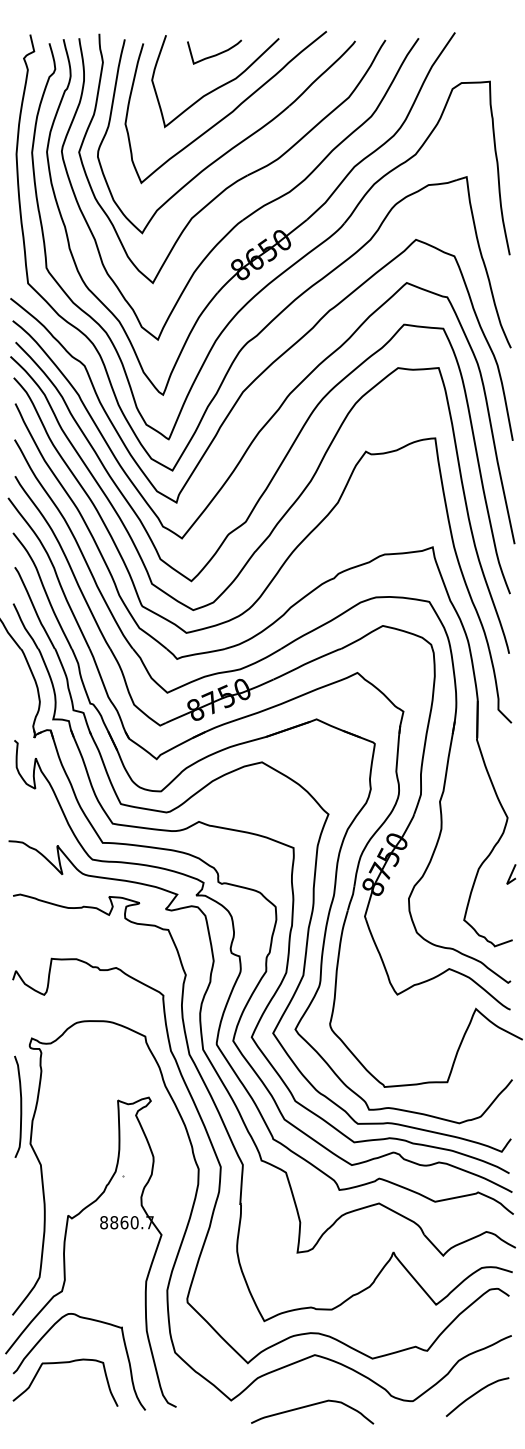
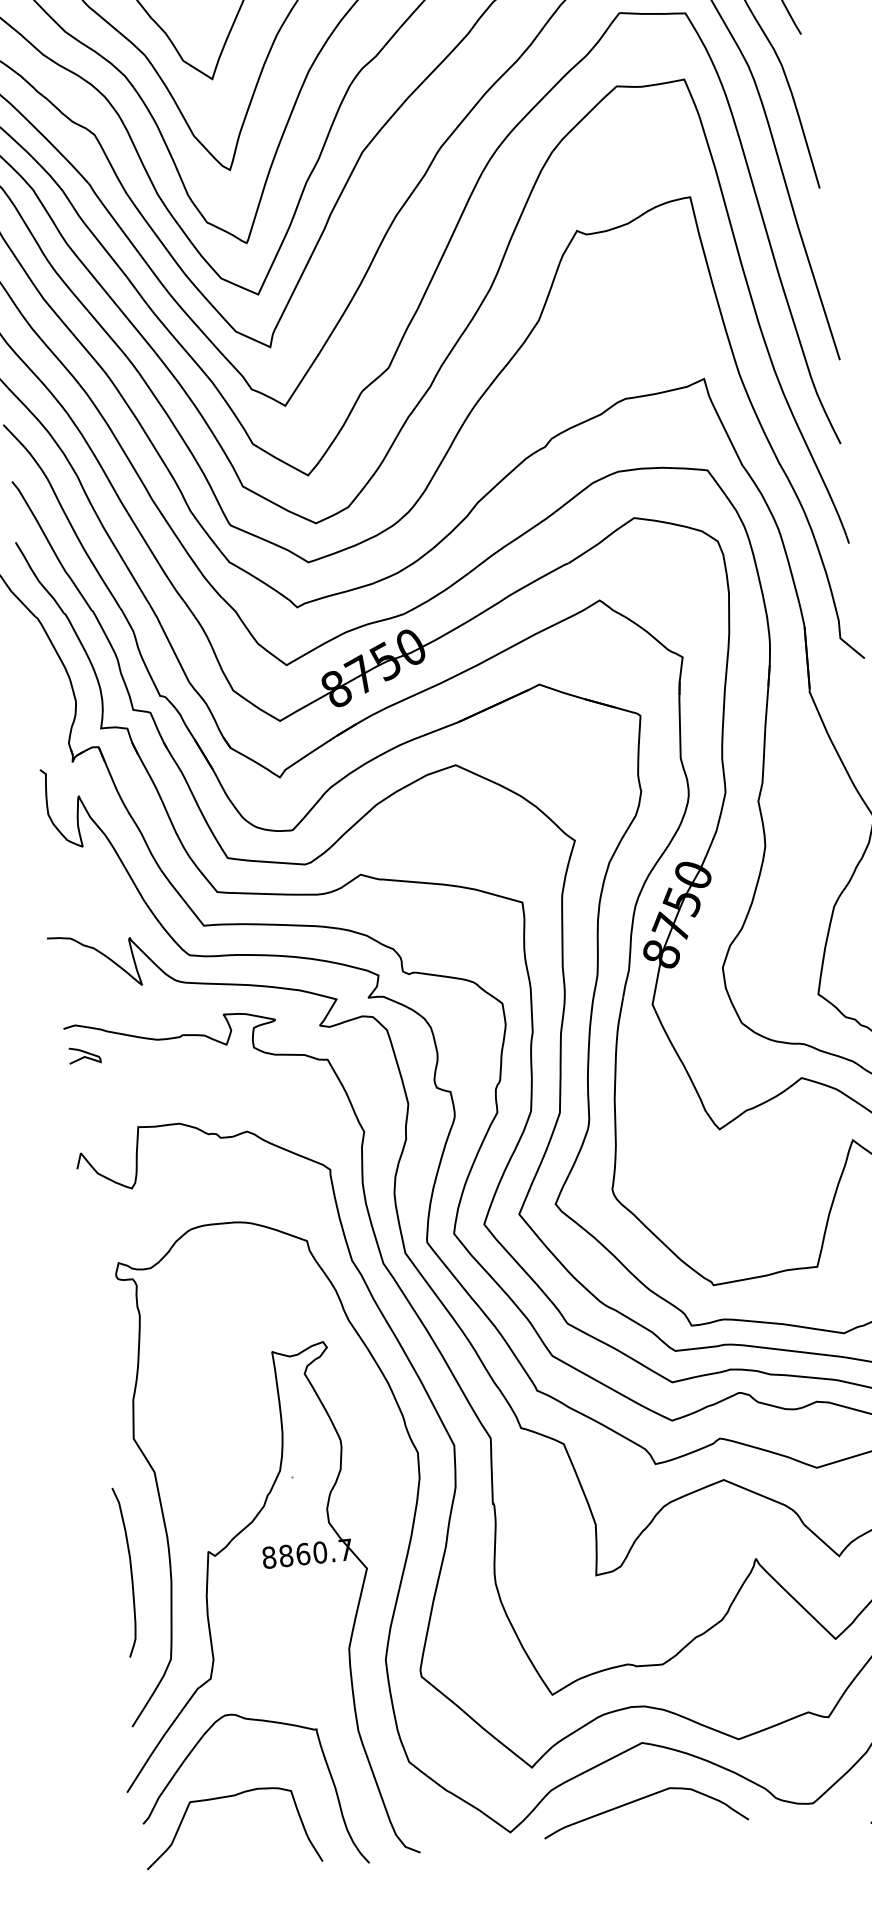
curve: (24, 911) -> (85, 1052), added
curve: (20, 1106) -> (130, 1571), moved
curve: (310, 1406) -> (640, 1800), moved

